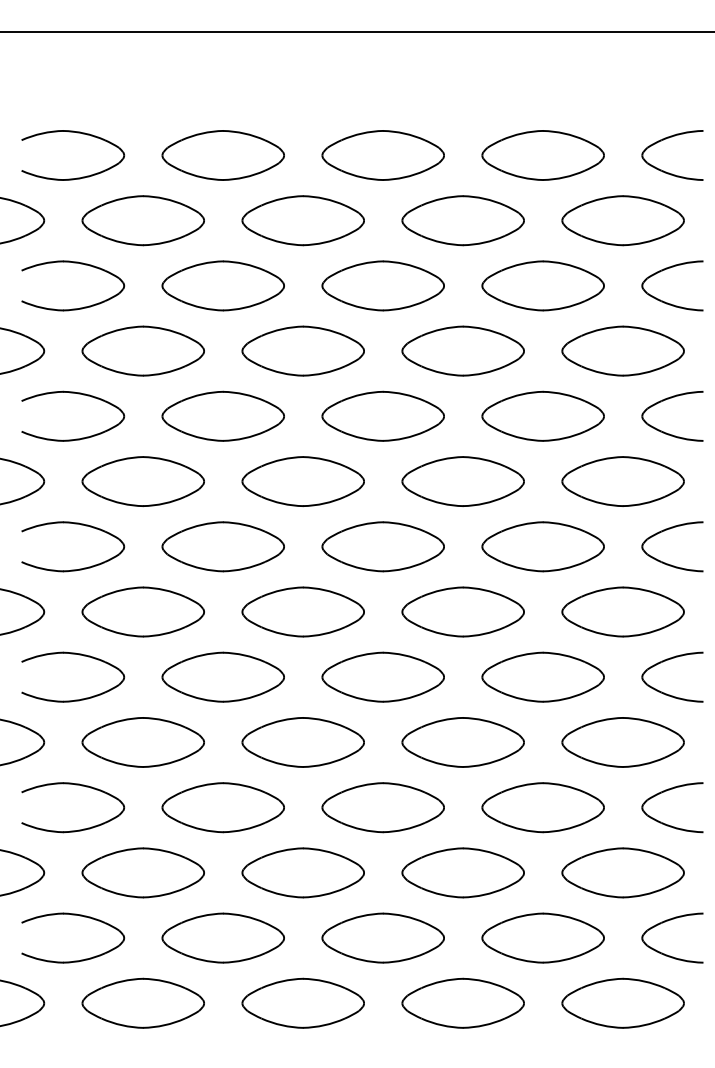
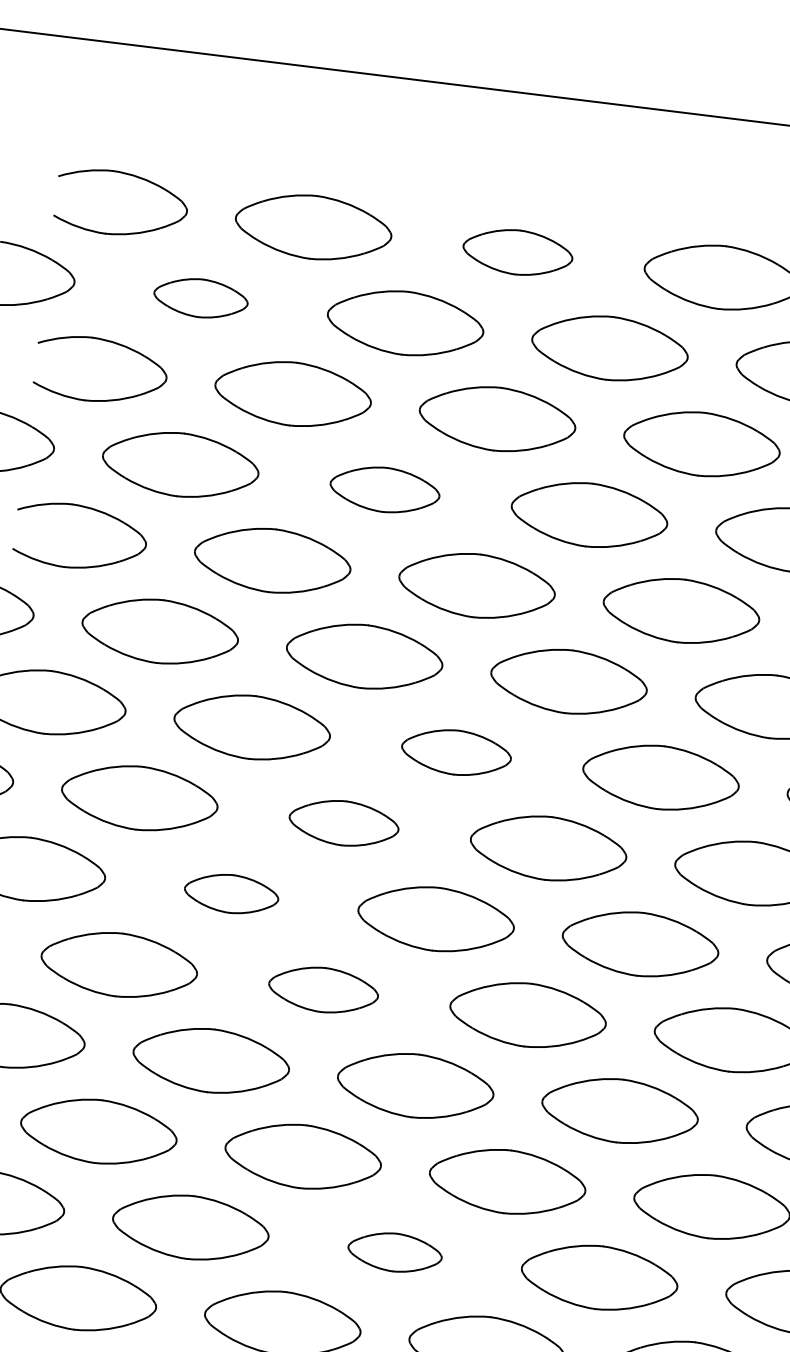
part: (382, 155) -> (517, 252), size x0.7
part: (142, 220) -> (200, 297), size x0.6
part: (302, 350) -> (384, 489), size x0.7
part: (382, 546) -> (455, 752), size x0.7
part: (302, 611) -> (343, 822), size x0.7
part: (222, 676) -> (230, 893), size x0.6
part: (302, 742) -> (322, 990), size x0.7
part: (382, 937) -> (394, 1251), size x0.6

